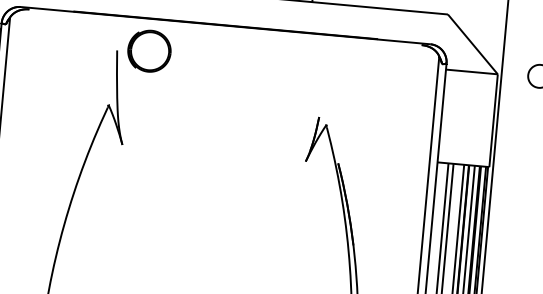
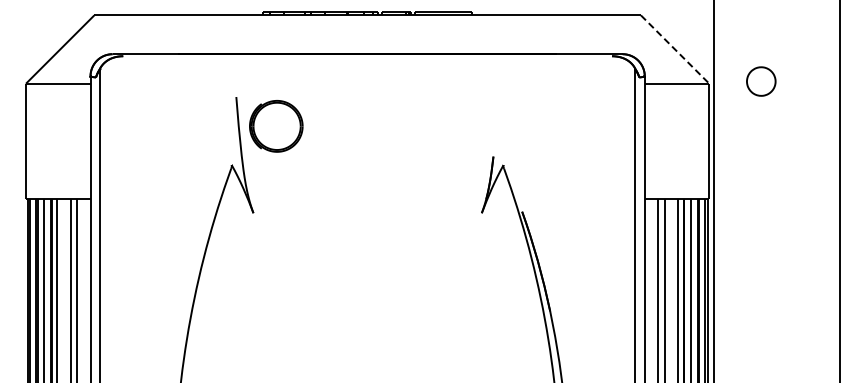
line: (473, 44) -> (675, 49), solid -> dashed
part: (149, 51) -> (276, 126), moved

